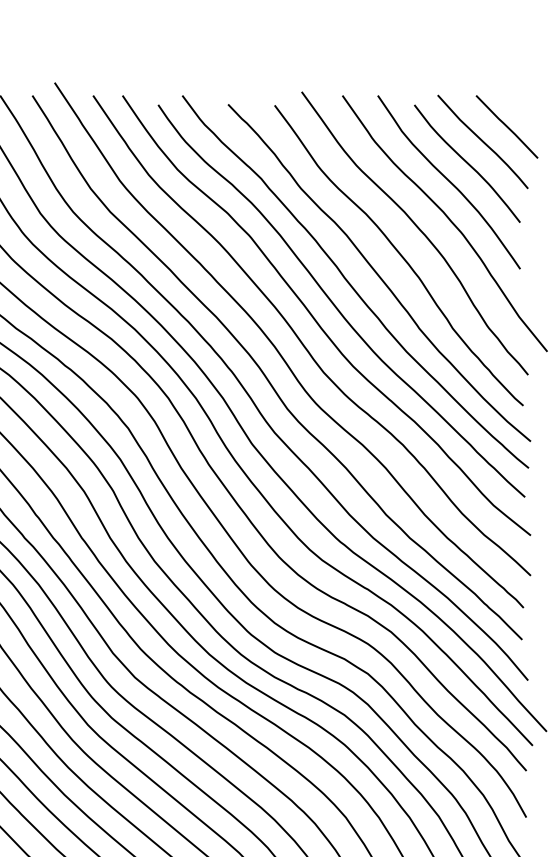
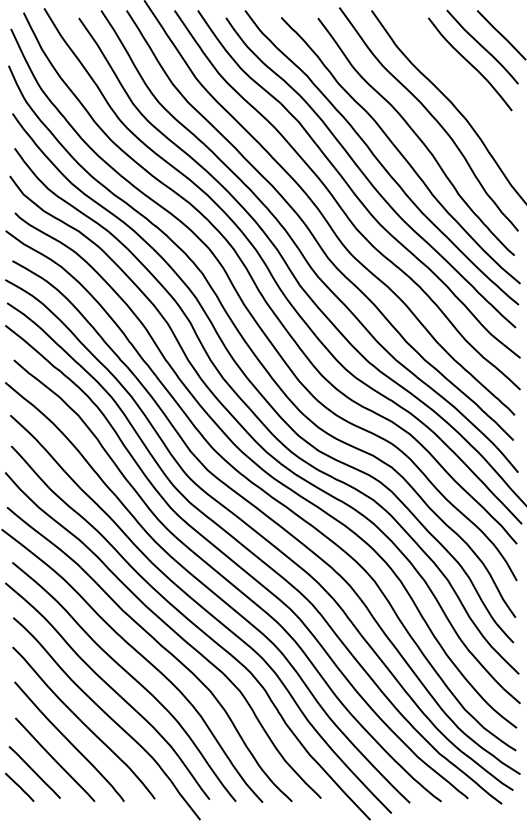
curve: (448, 181) -> (455, 78), removed

